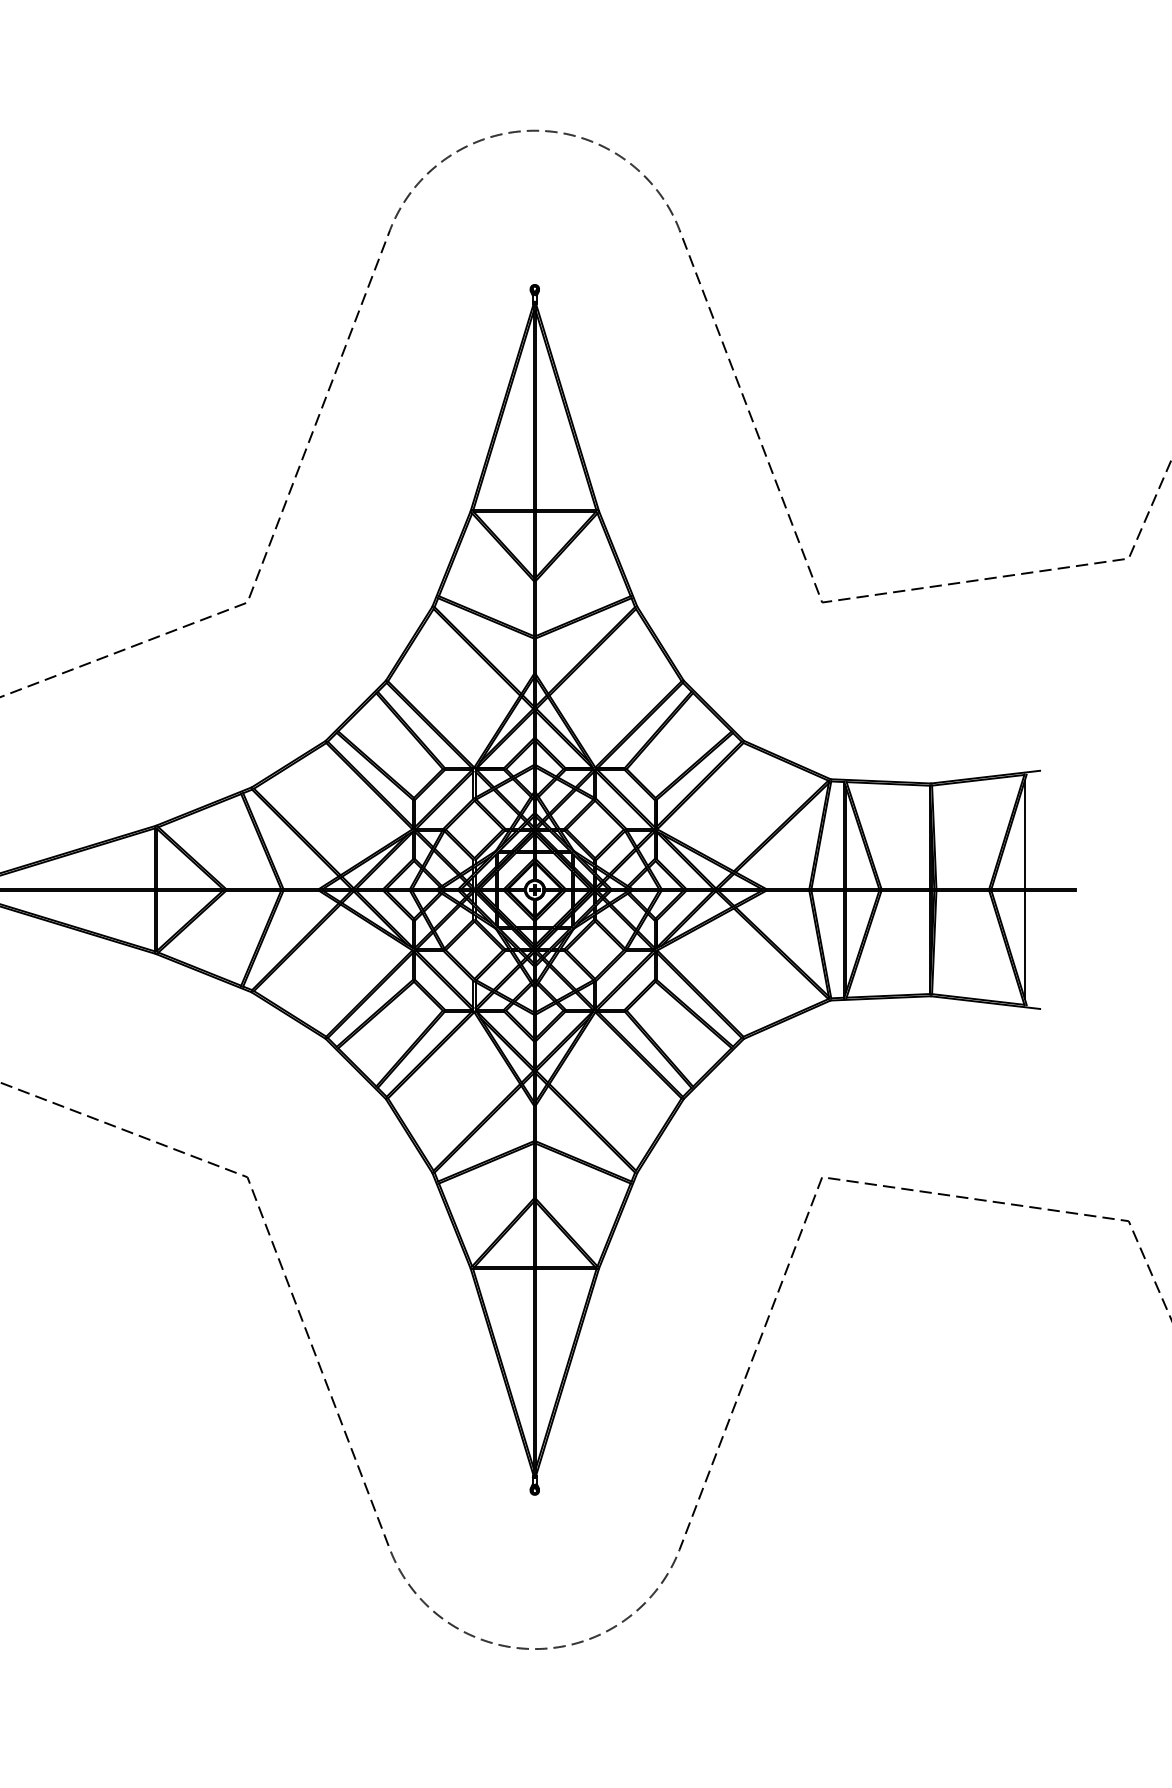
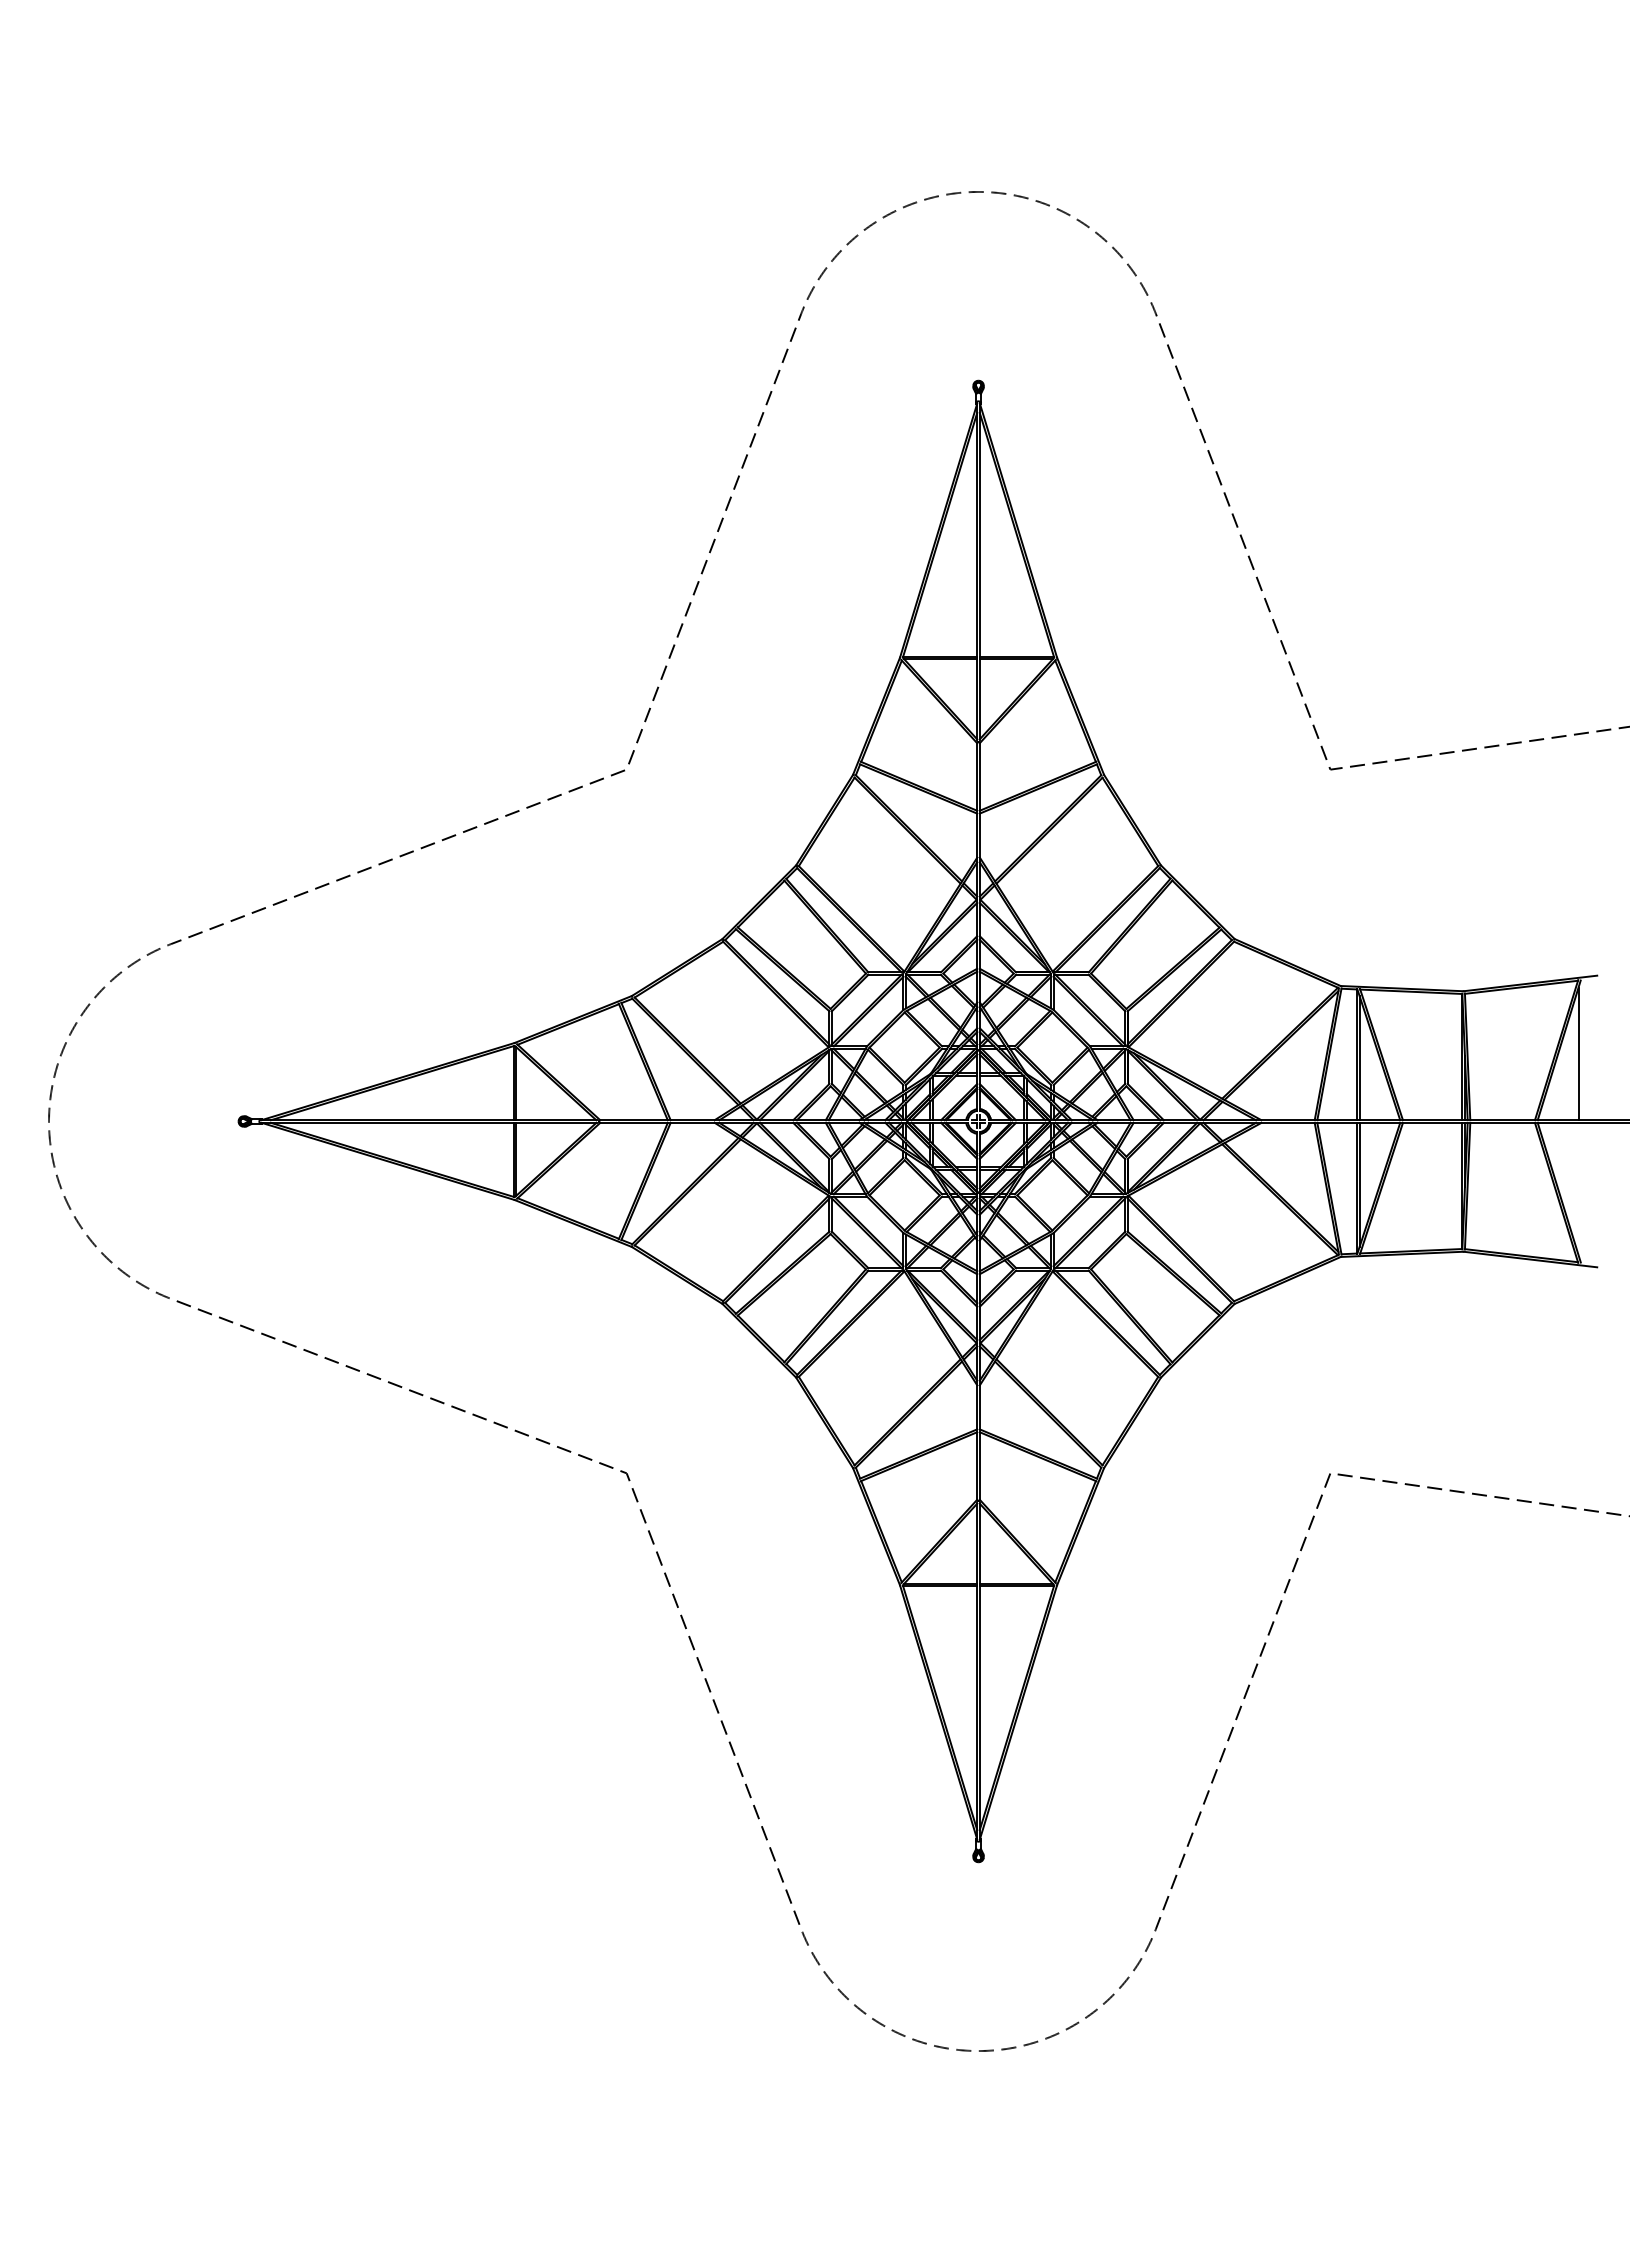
line: (1024, 944) -> (1578, 1188), removed

